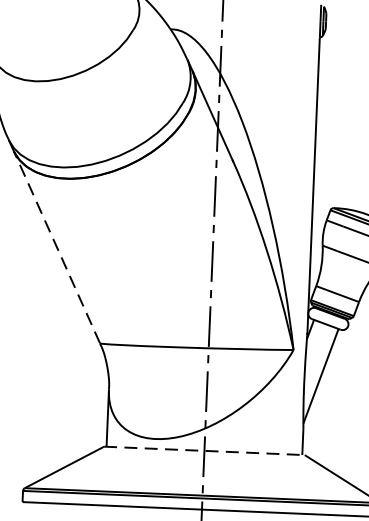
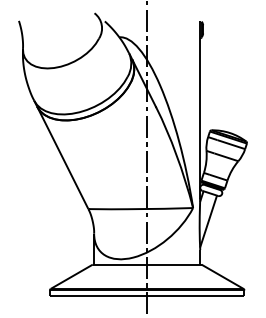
line: (56, 246) -> (62, 157), dashed -> solid
line: (205, 450) -> (147, 264), dashed -> solid

